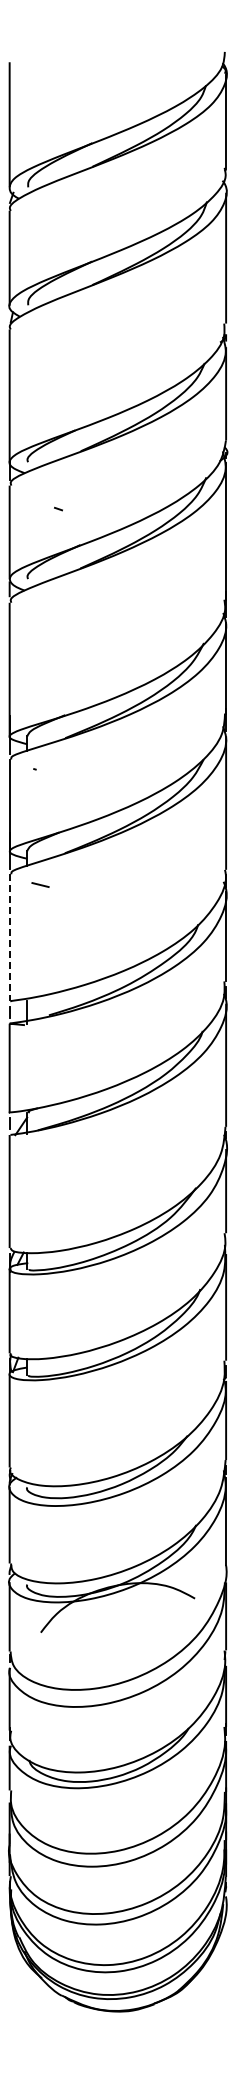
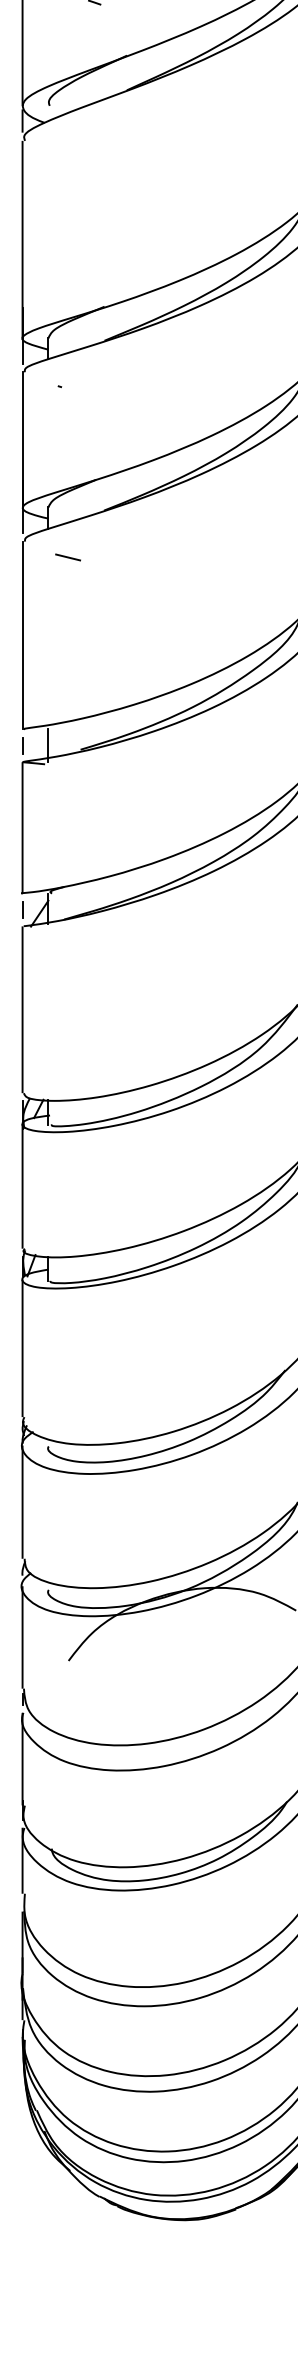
line: (9, 937) -> (22, 634), dashed -> solid

